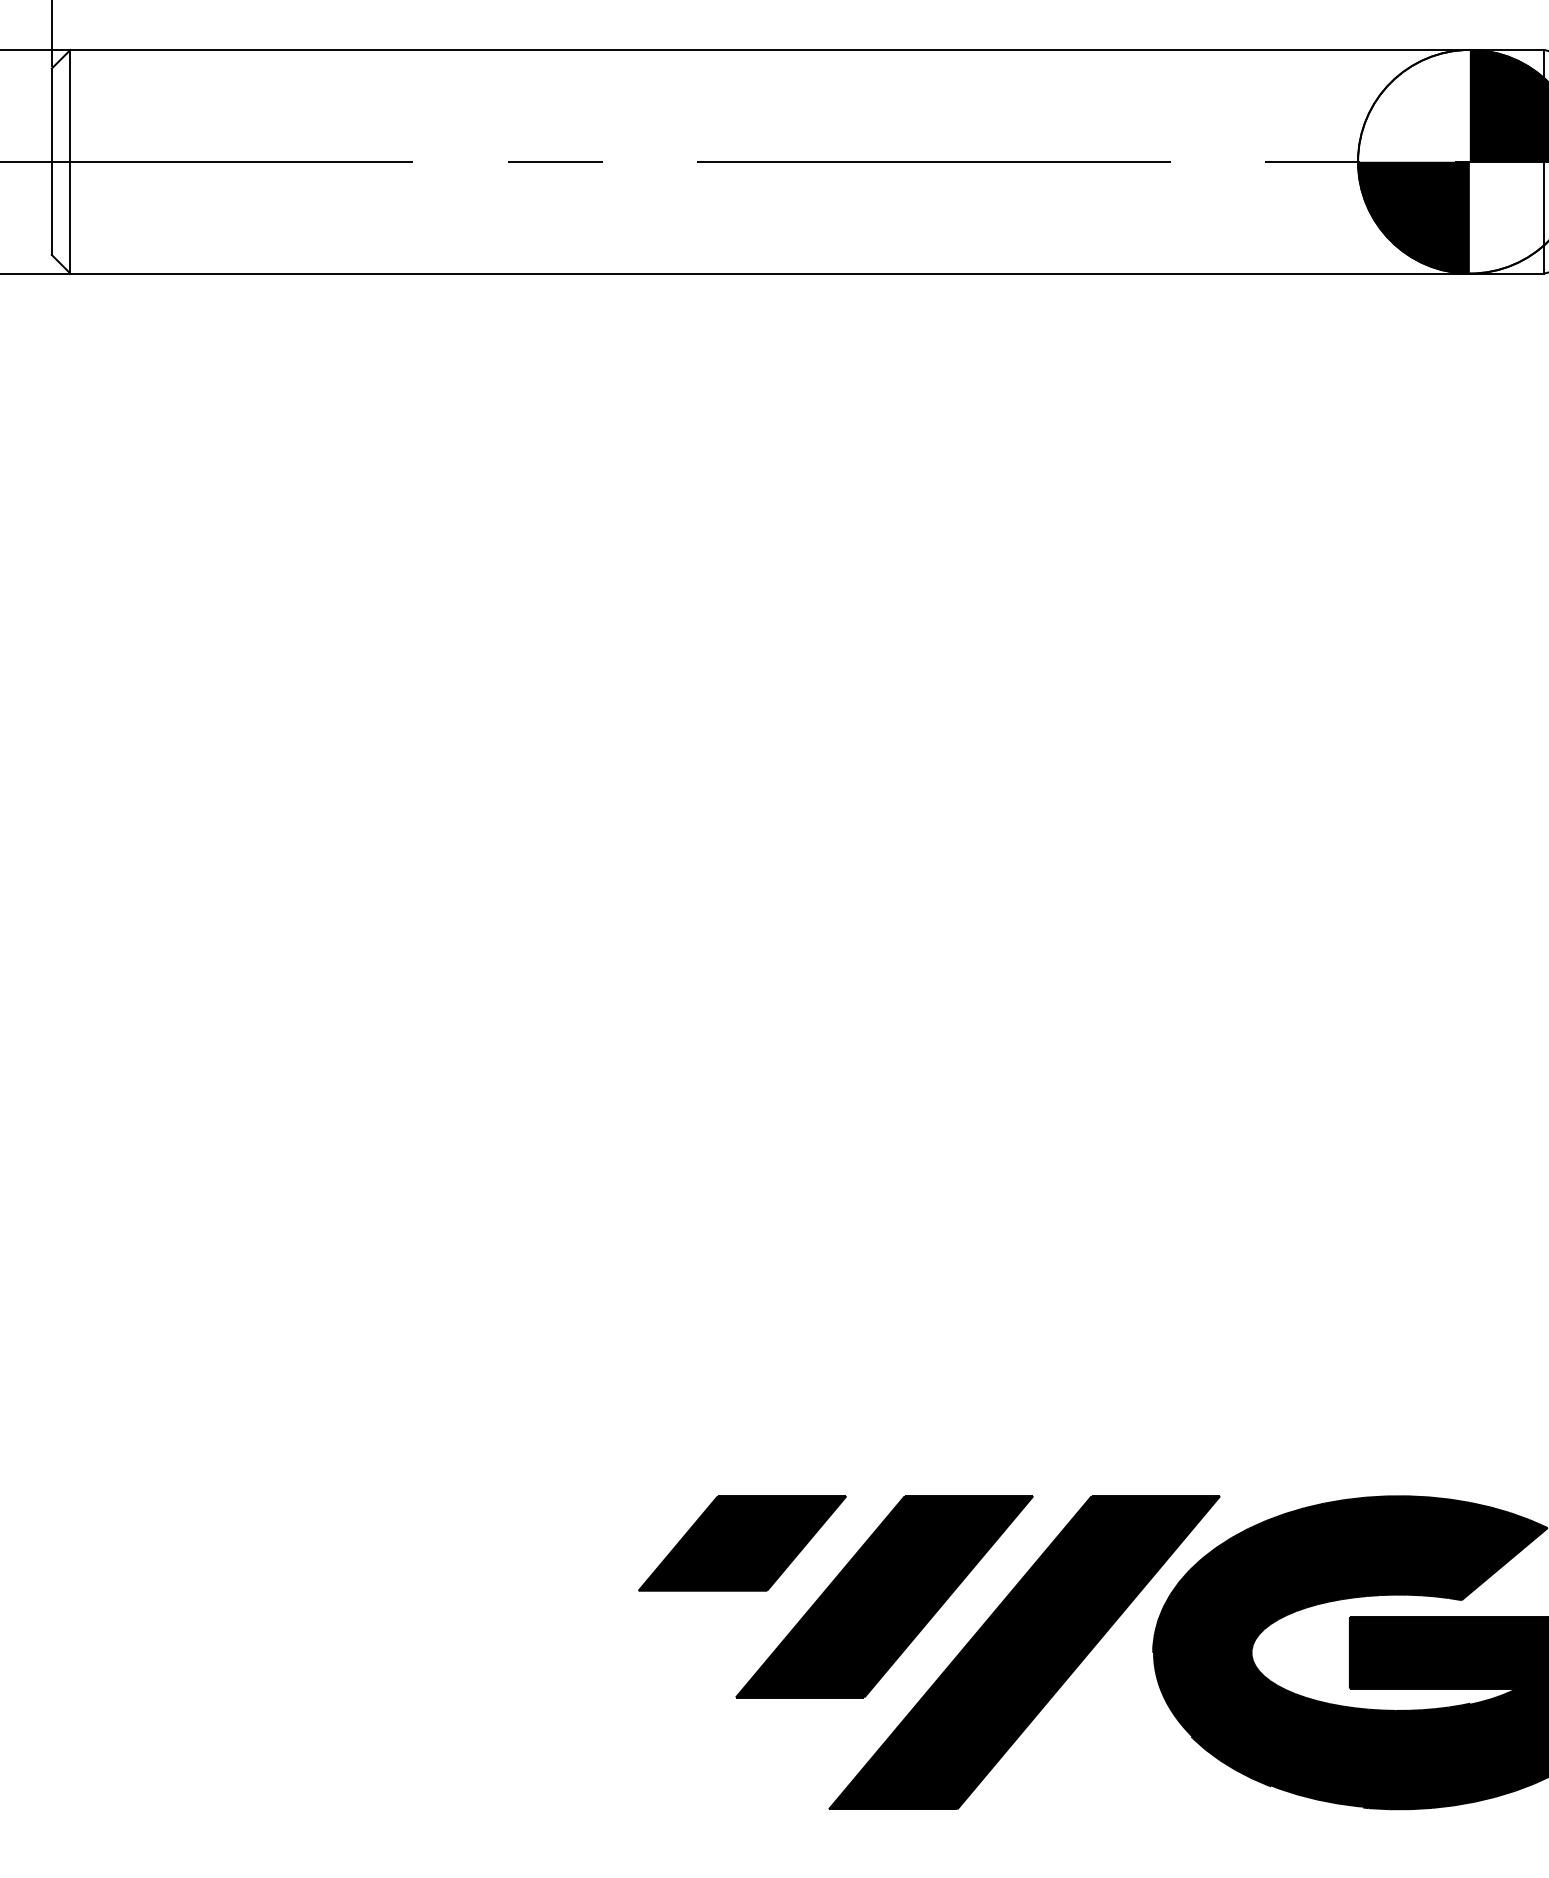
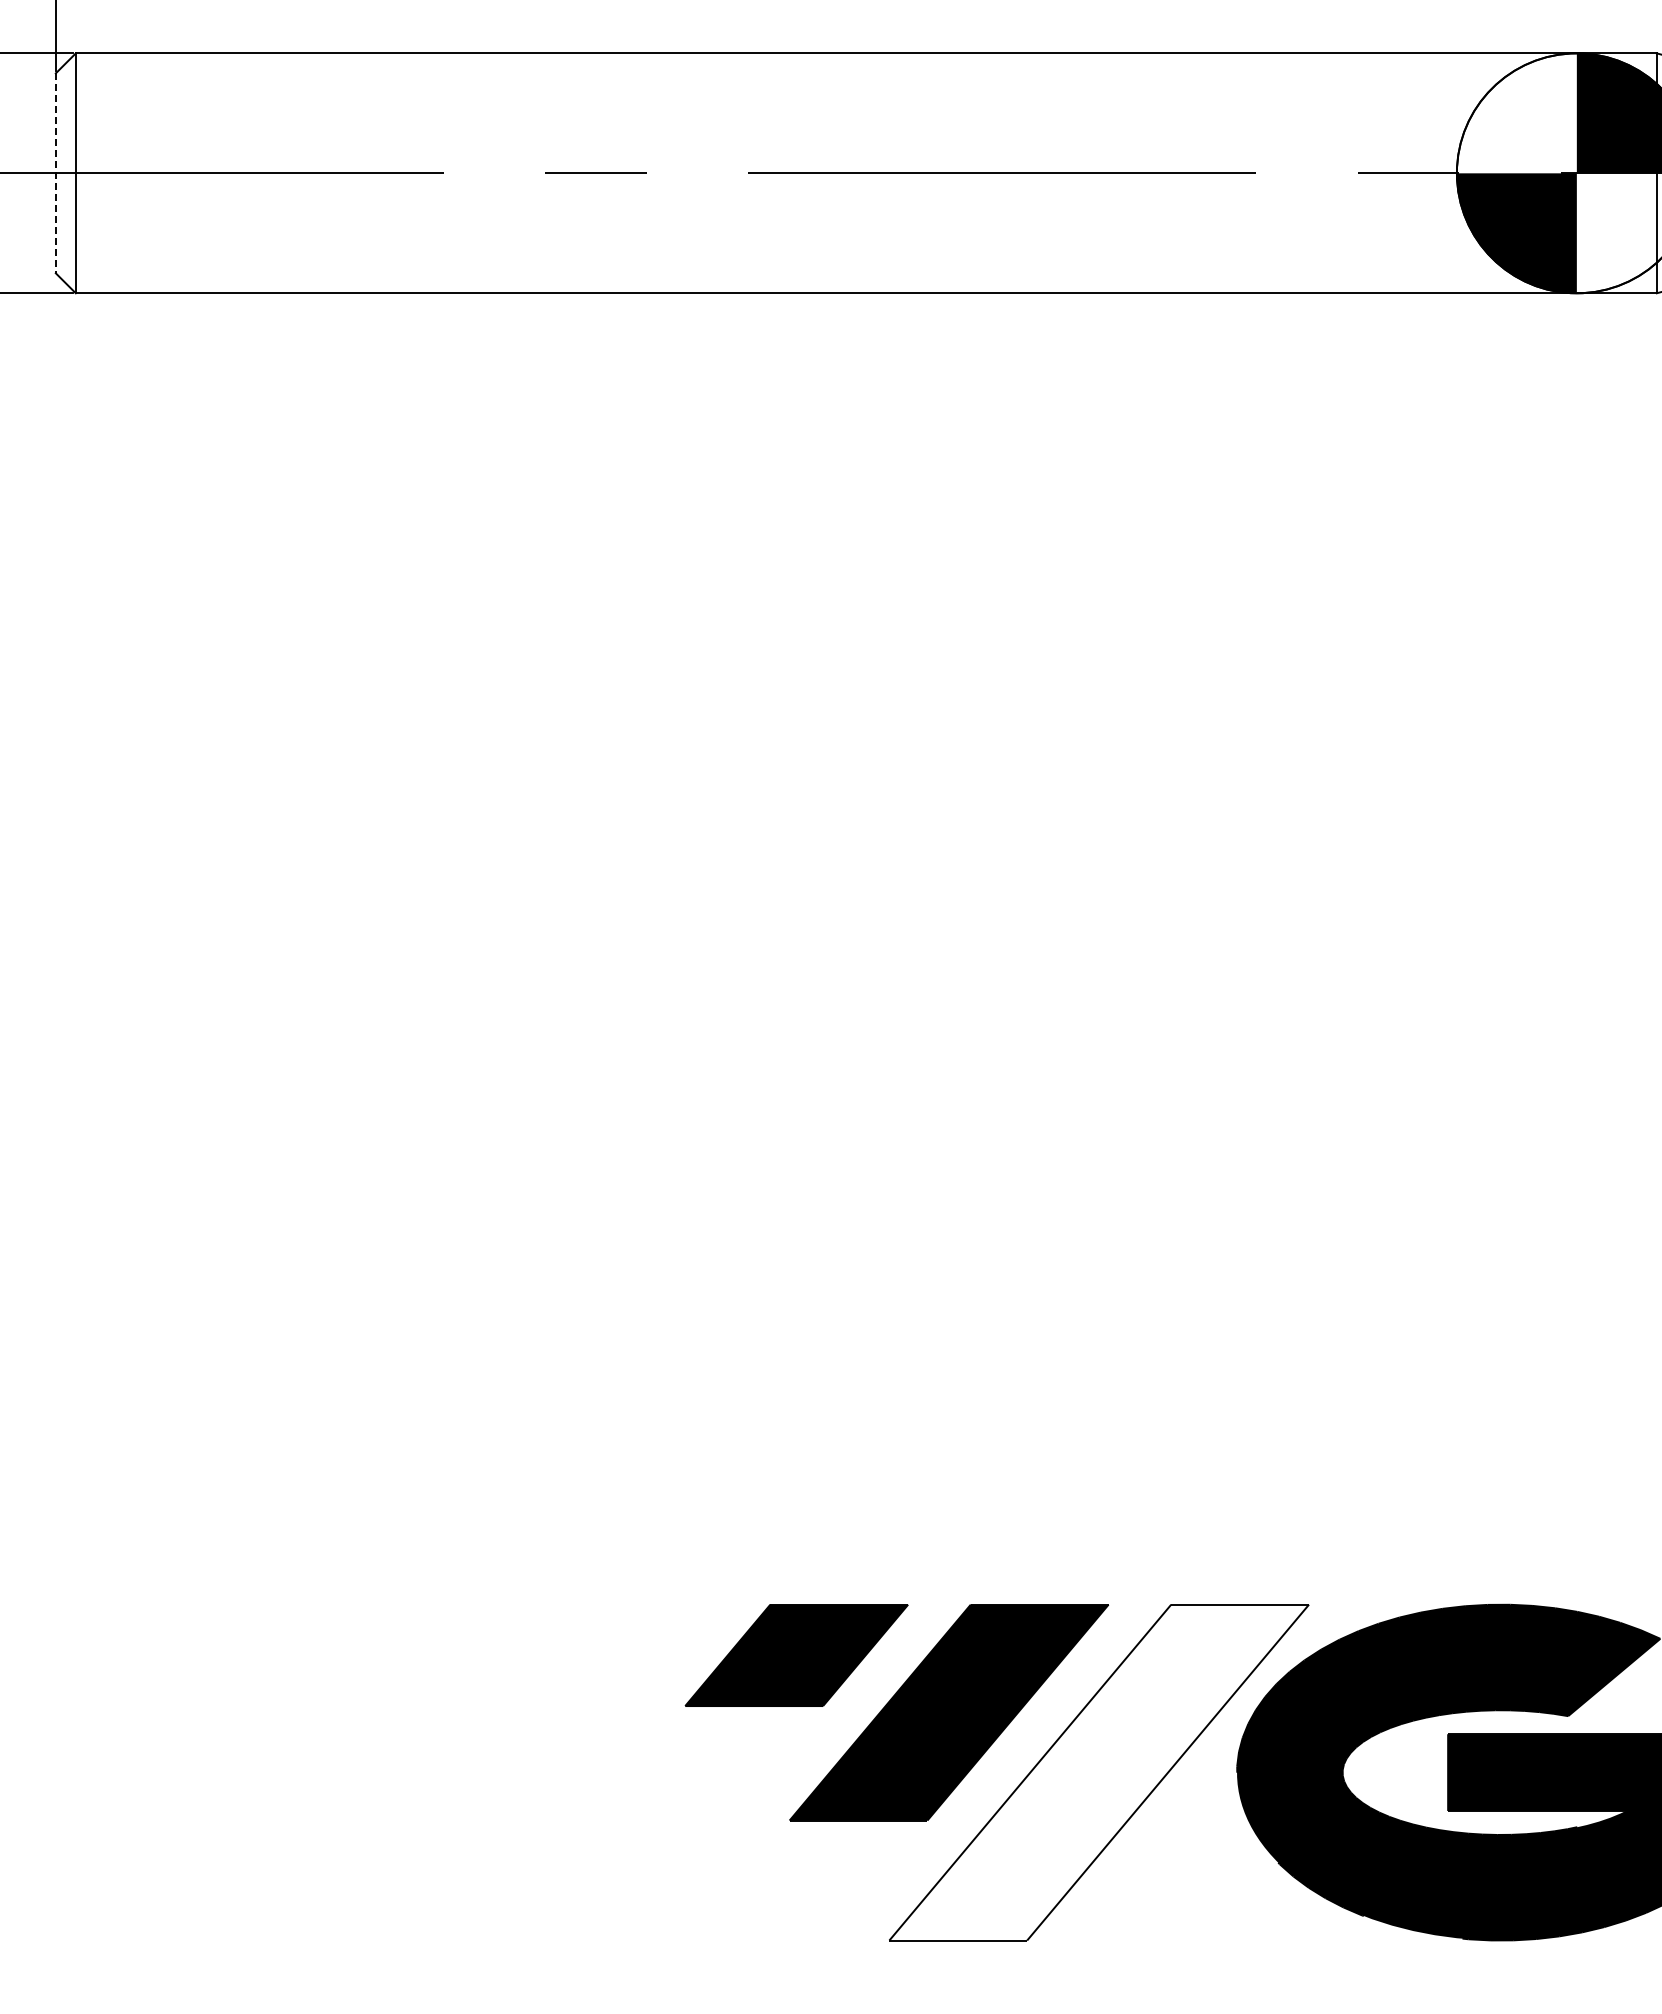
line: (51, 161) -> (55, 173), solid -> dashed
fill: (1023, 1652) -> (1098, 1772), removed

